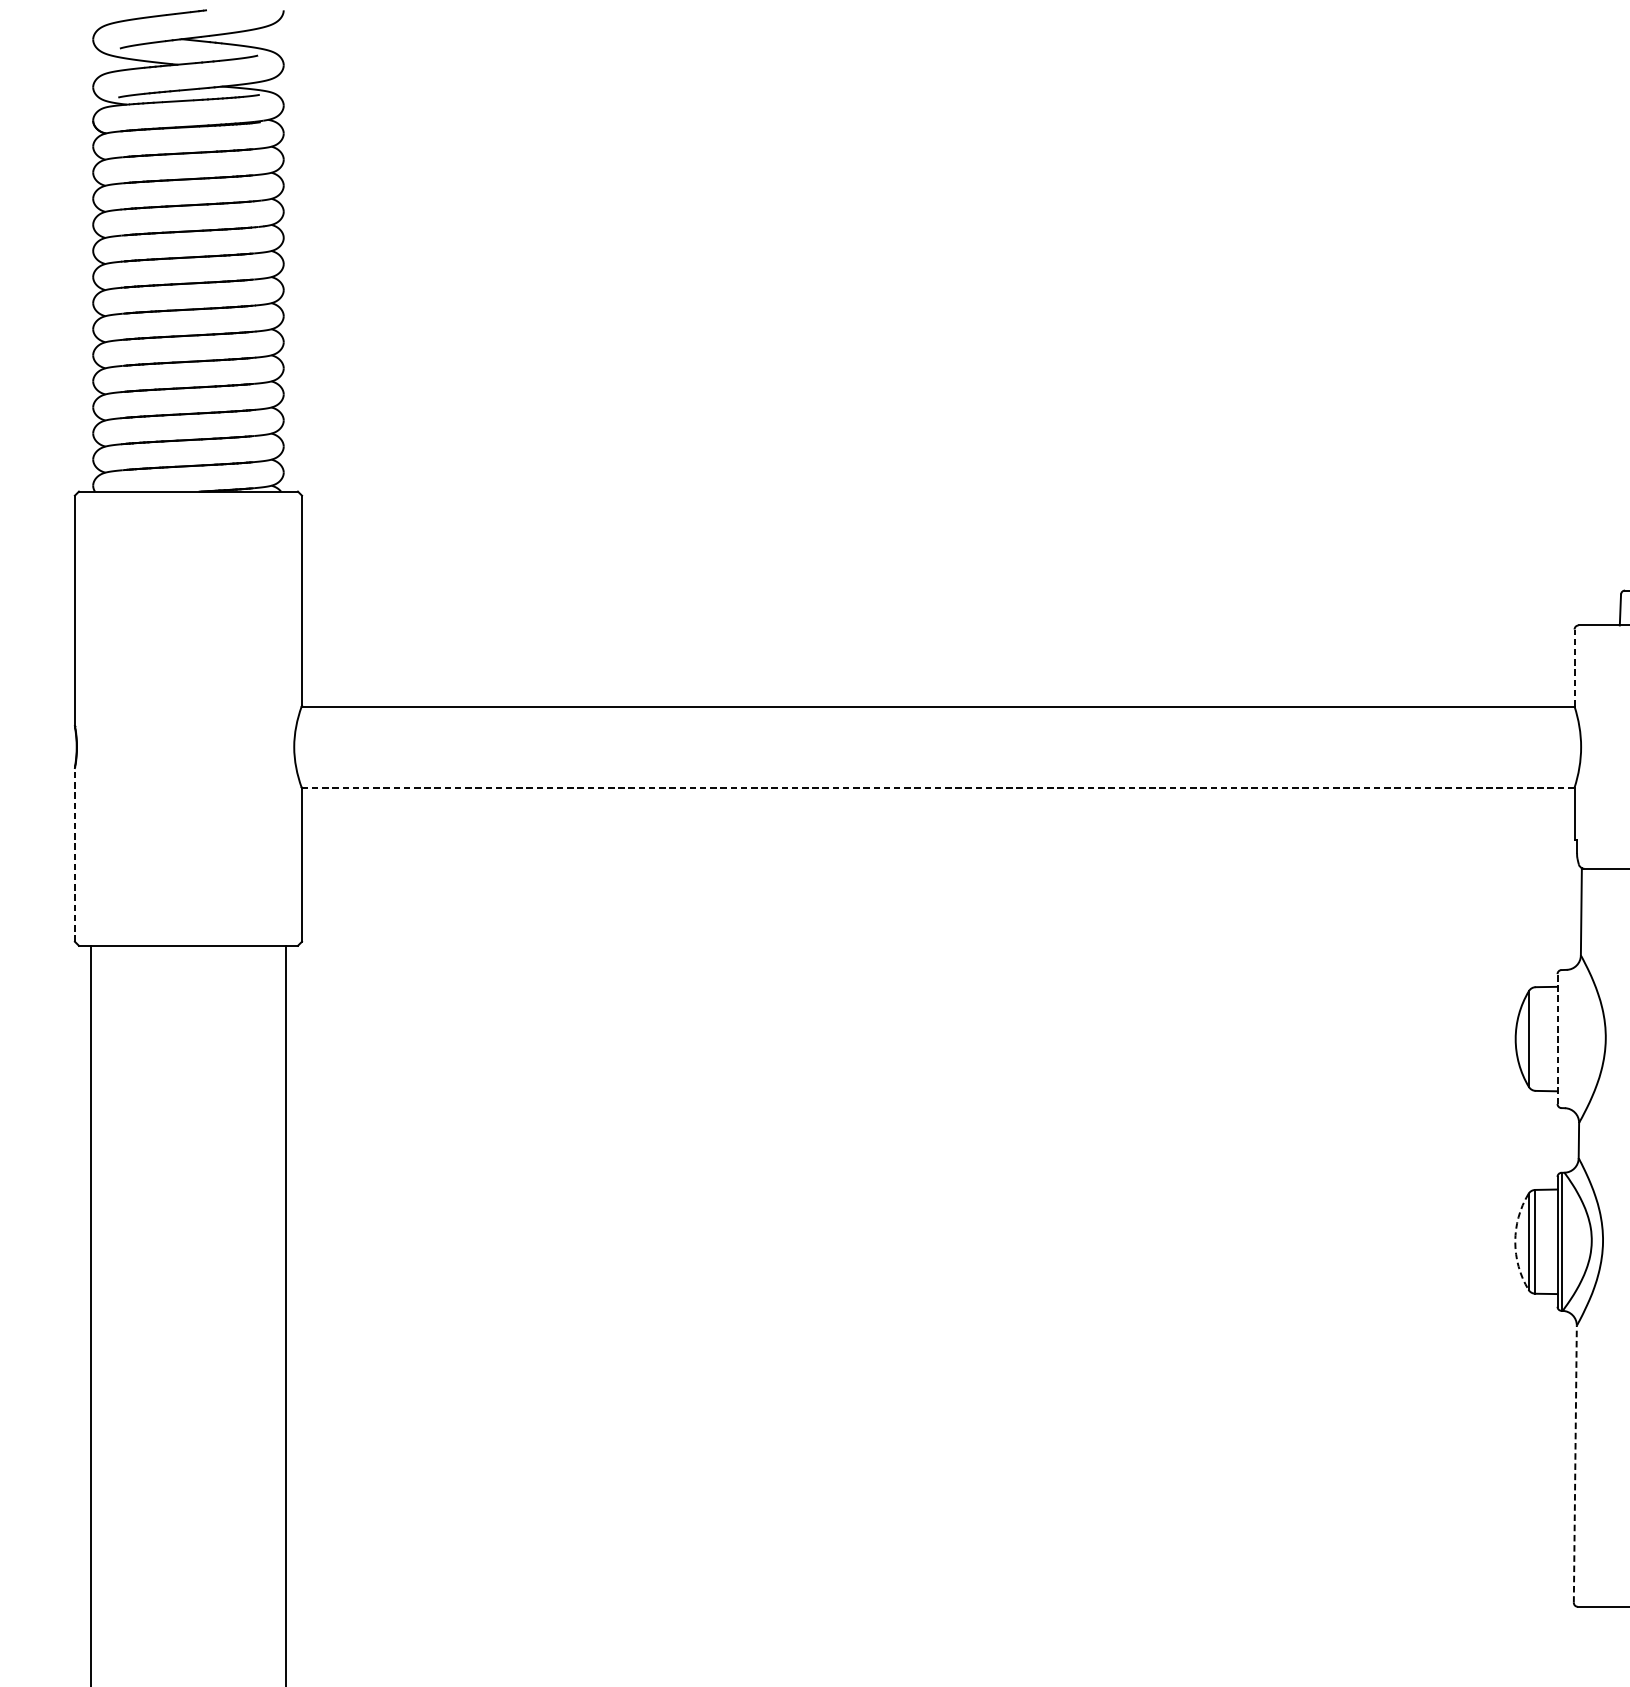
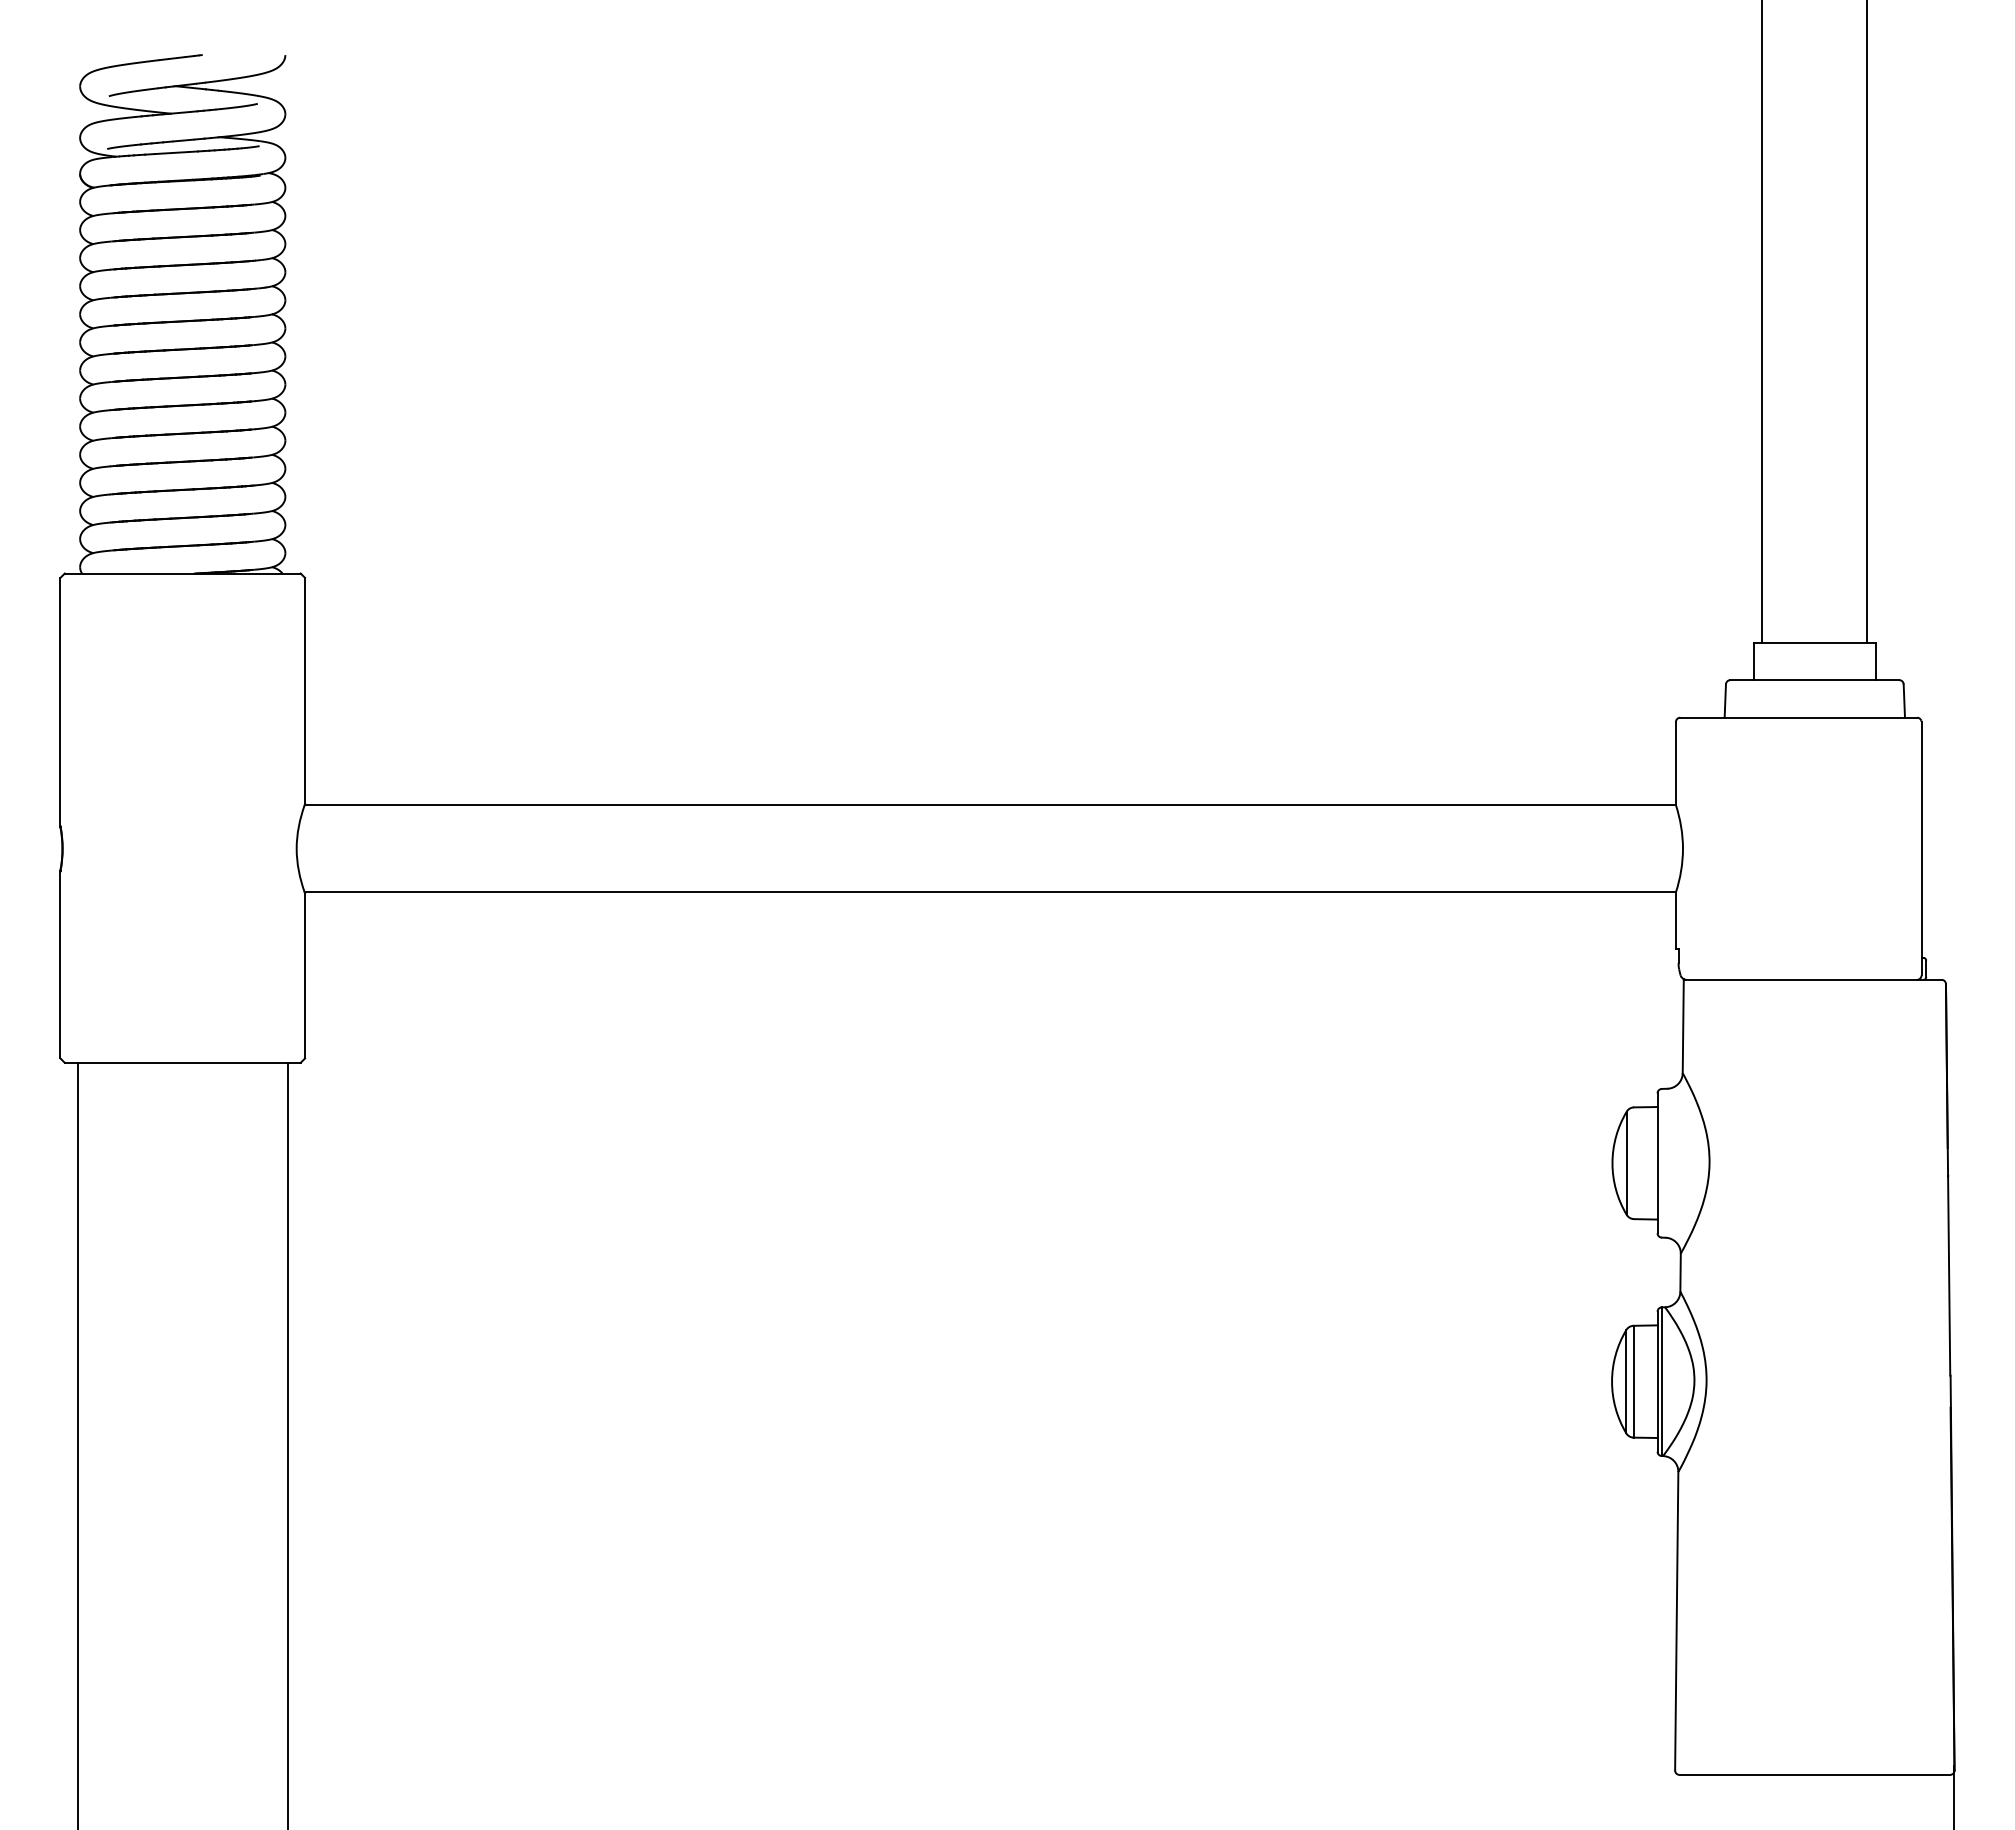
line: (1574, 667) -> (1675, 763), dashed -> solid
line: (938, 787) -> (990, 892), dashed -> solid
line: (74, 854) -> (60, 964), dashed -> solid
line: (1557, 1039) -> (1657, 1163), dashed -> solid
arc: (1515, 1241) -> (1612, 1381), dashed -> solid
line: (1575, 1463) -> (1676, 1620), dashed -> solid

